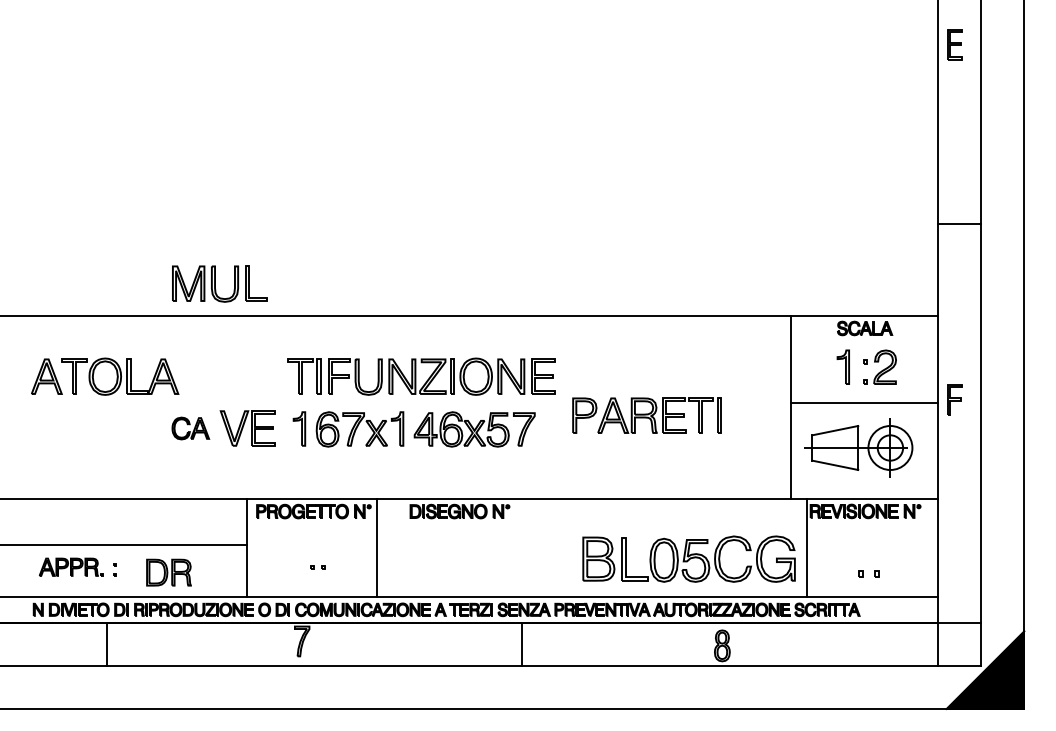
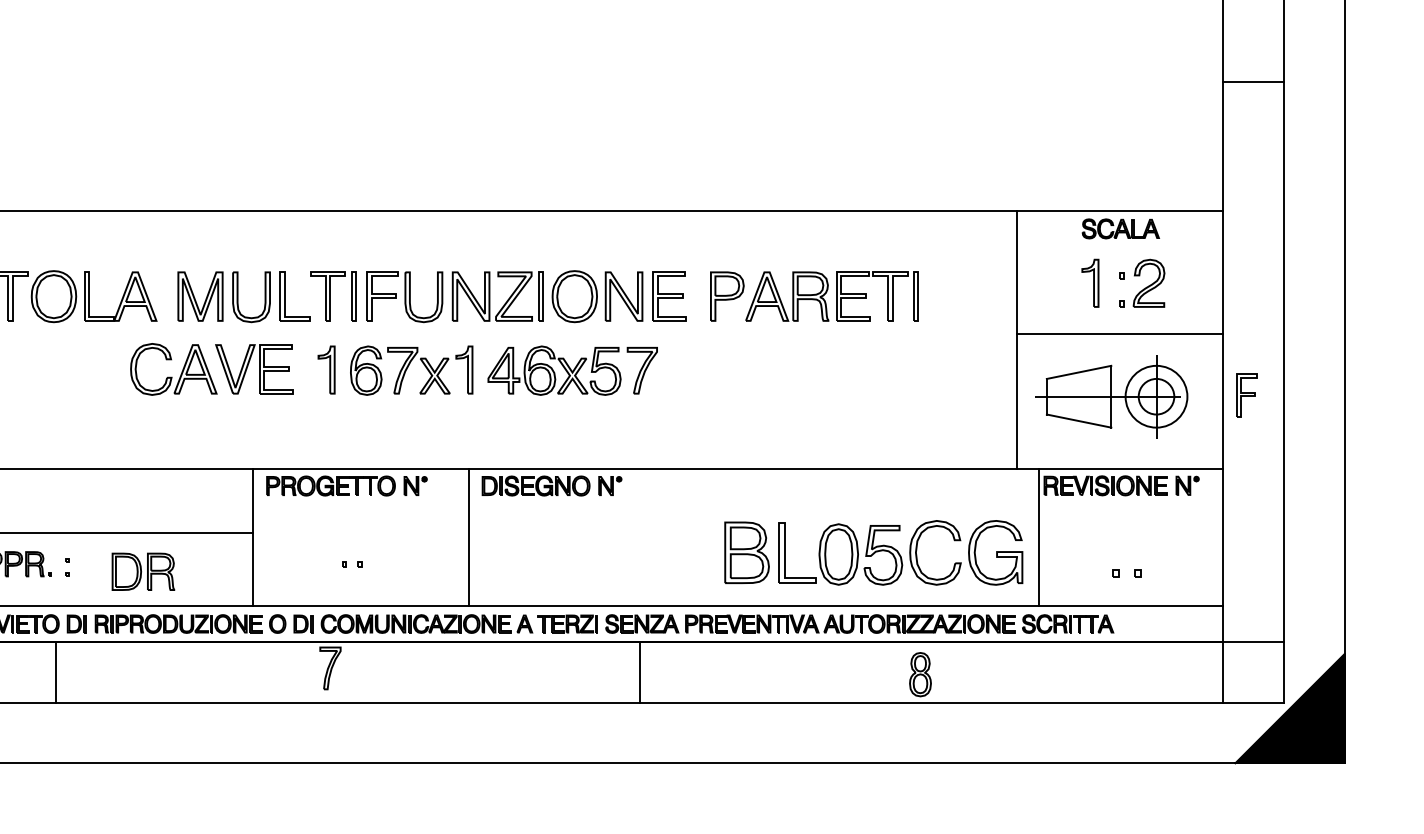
part: (219, 283) -> (243, 296), moved
part: (954, 399) -> (1246, 394), moved
part: (646, 415) -> (813, 296), moved
part: (190, 428) -> (173, 369), size x1.67
line: (376, 547) -> (468, 536), moved

